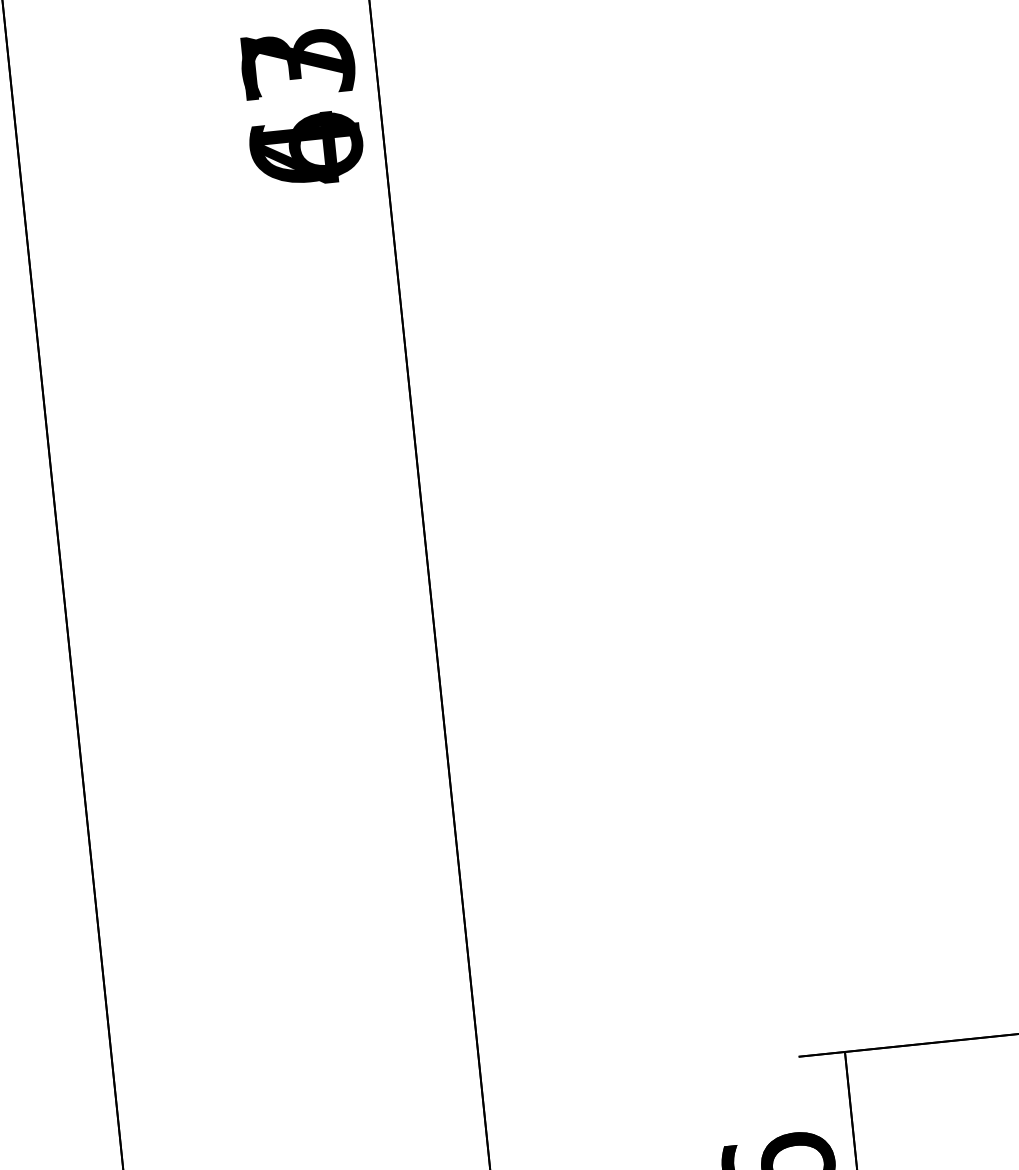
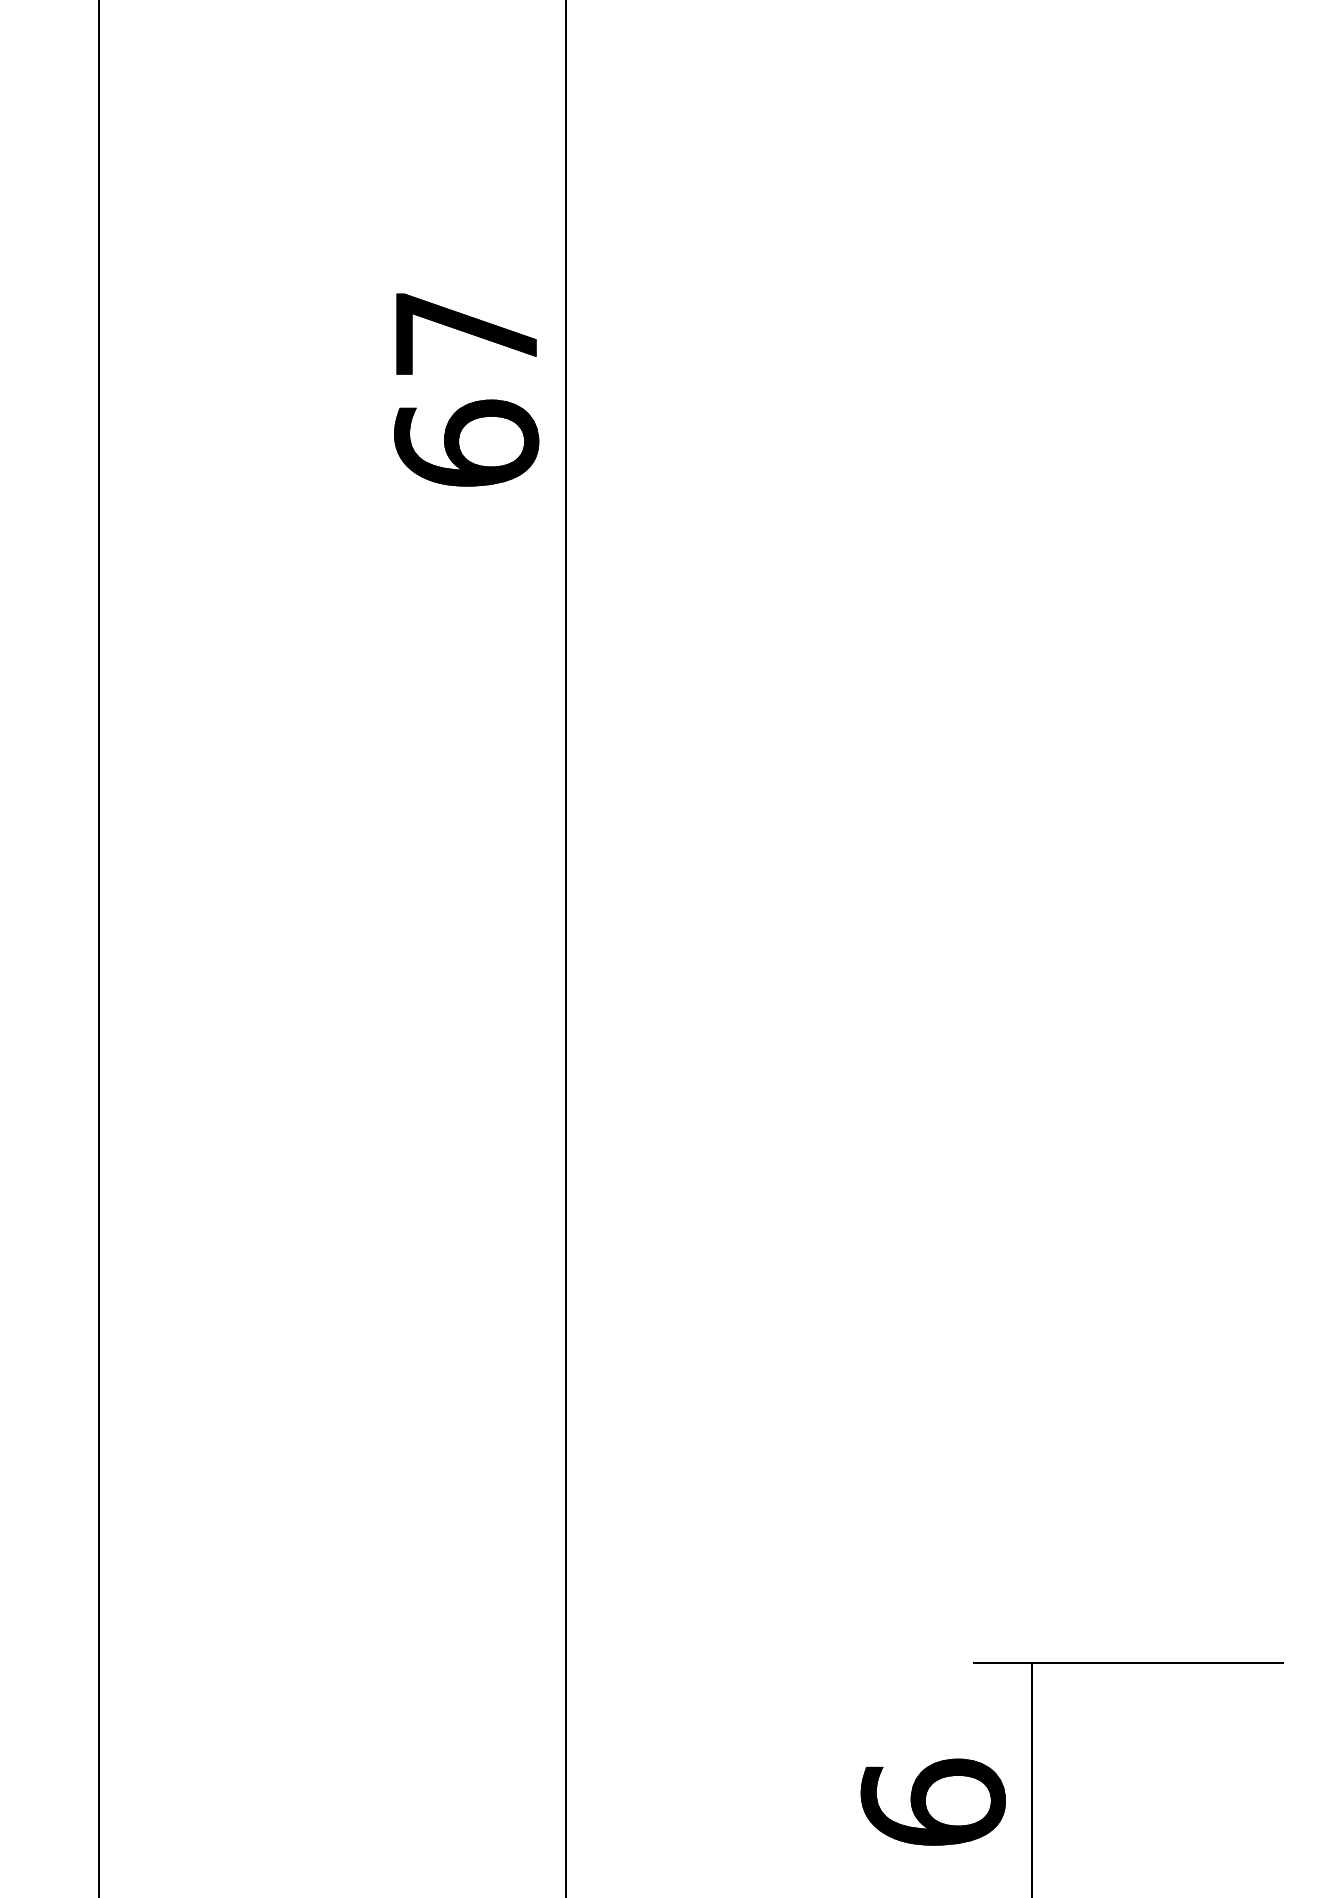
text: (302, 108) -> (466, 391), 43 -> 67

